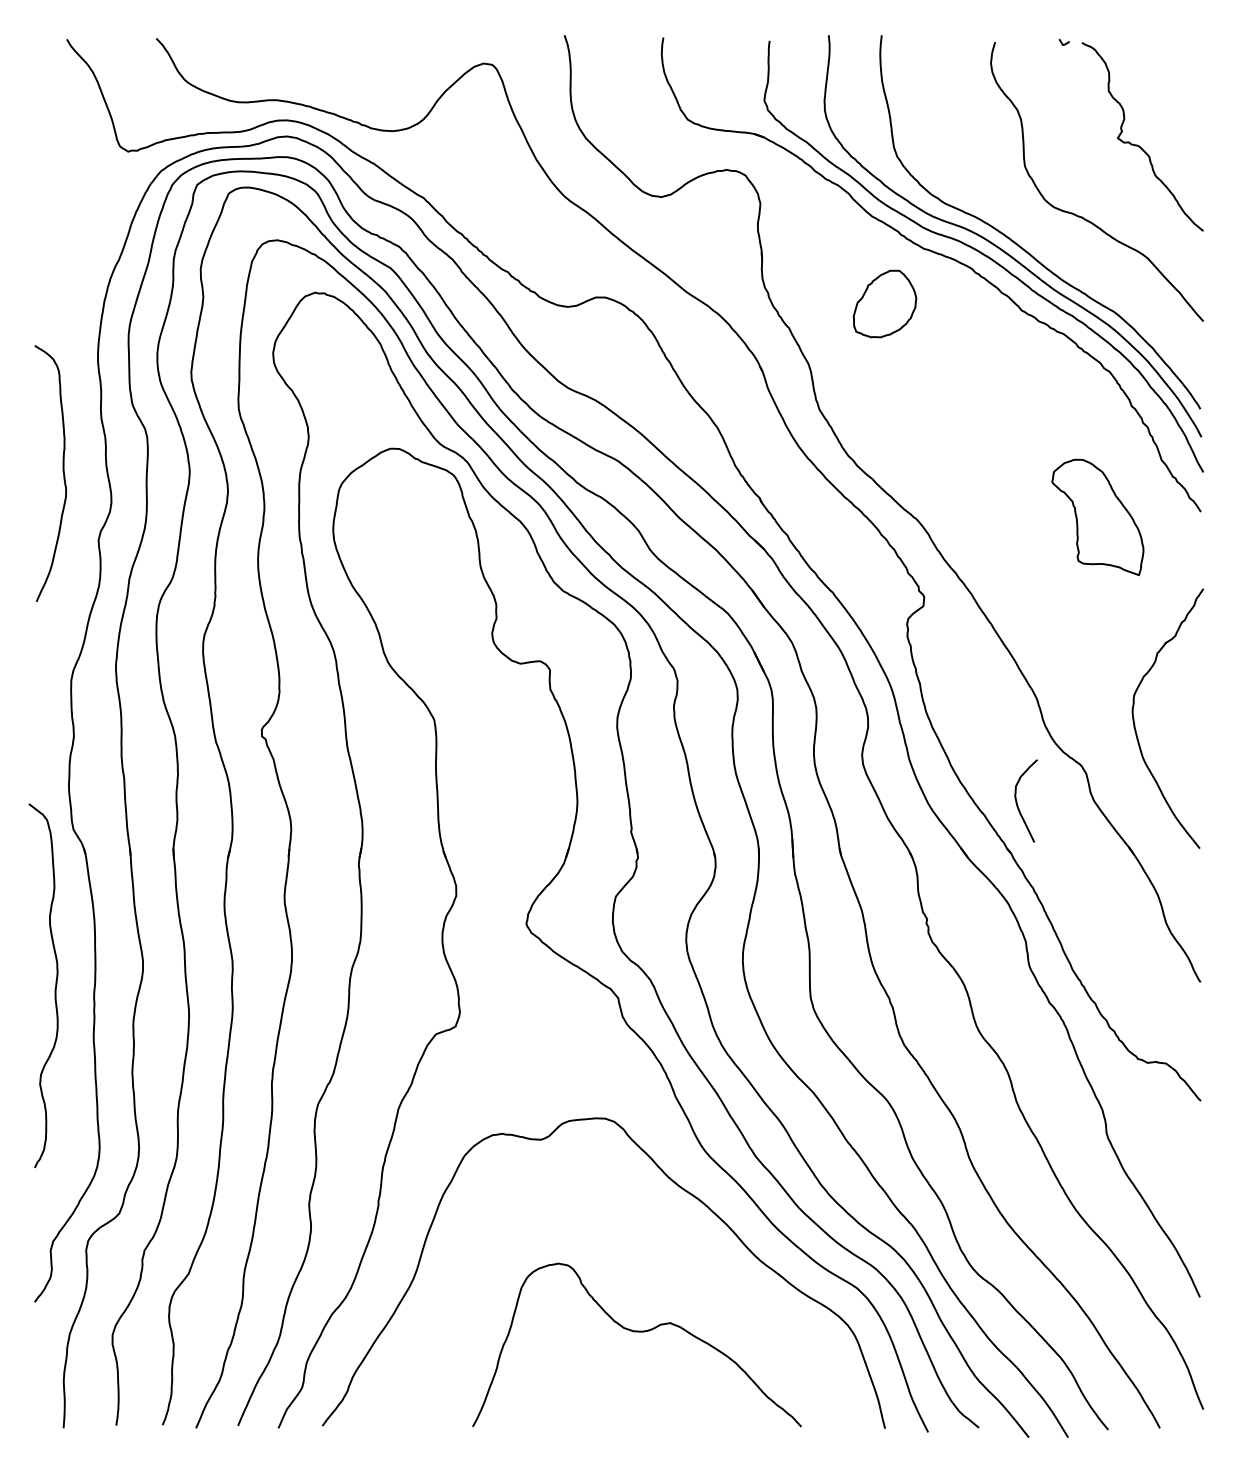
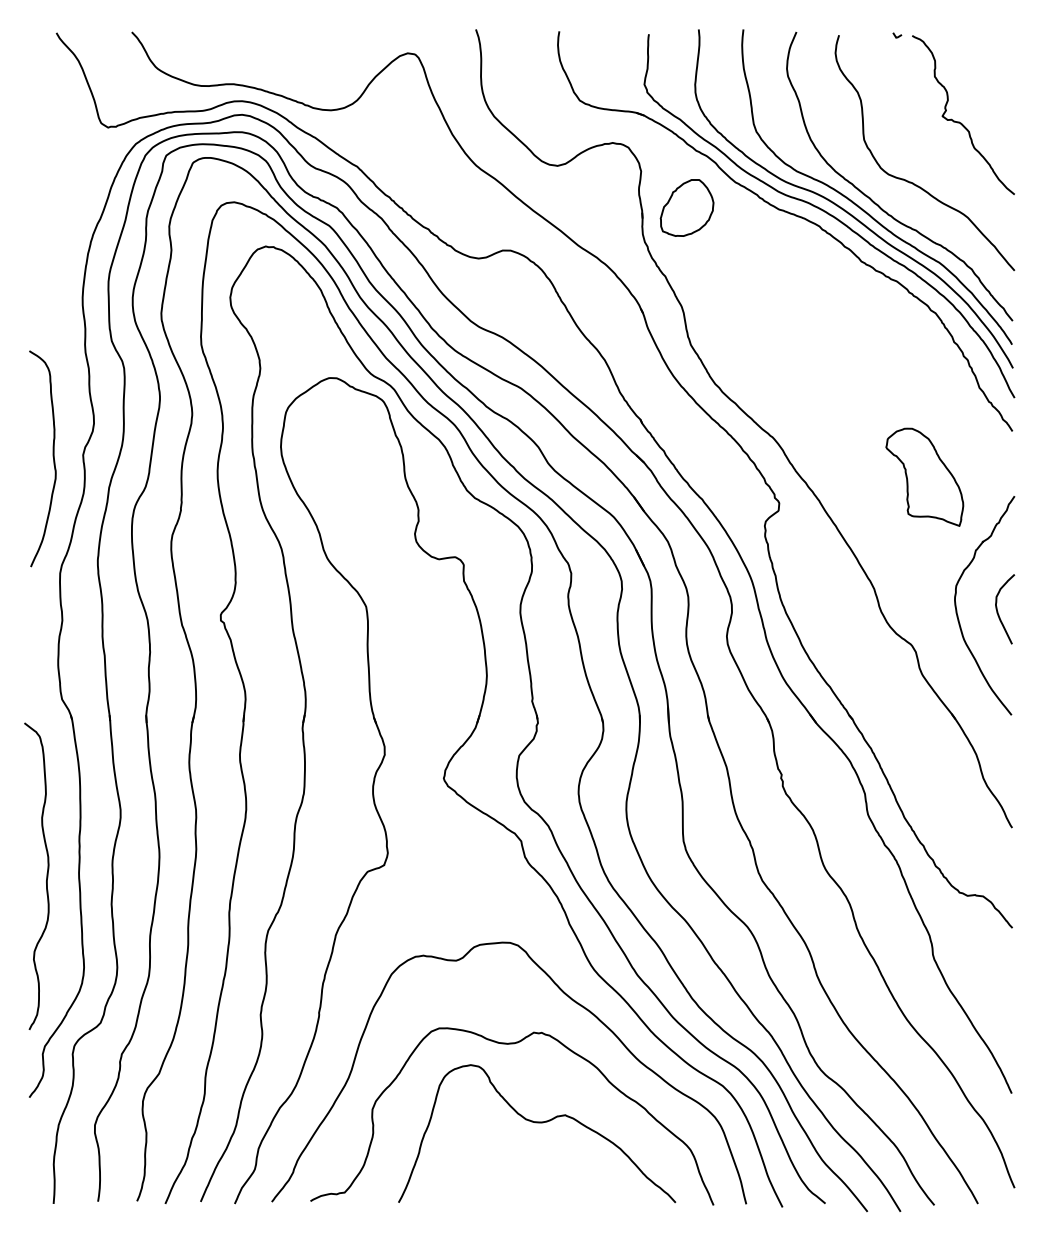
curve: (1042, 243) -> (878, 205), added
part: (884, 303) -> (686, 207), moved
curve: (62, 471) -> (52, 457), moved
part: (1097, 517) -> (924, 477), moved
curve: (1017, 801) -> (997, 609), moved
curve: (54, 989) -> (45, 879), moved
curve: (604, 1239) -> (509, 1044), added

